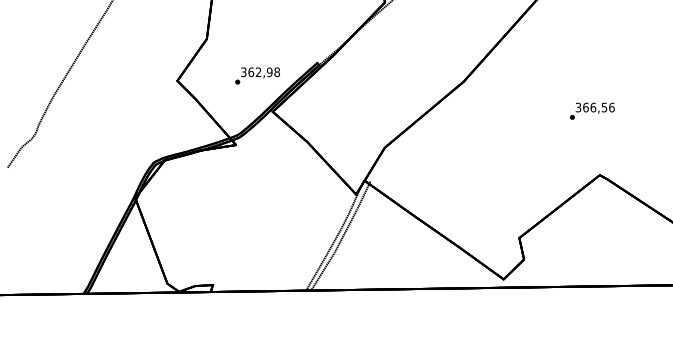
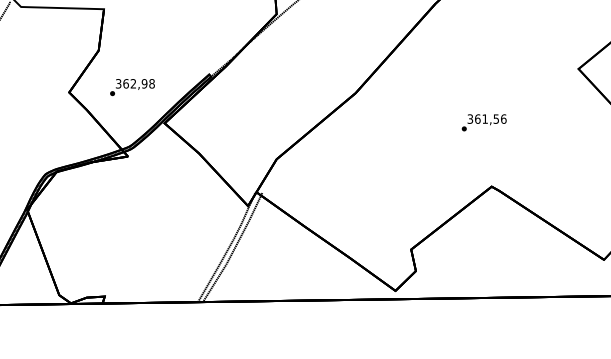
text: (257, 75) -> (132, 87), moved
text: (593, 107) -> (485, 119), 366,56 -> 361,56

